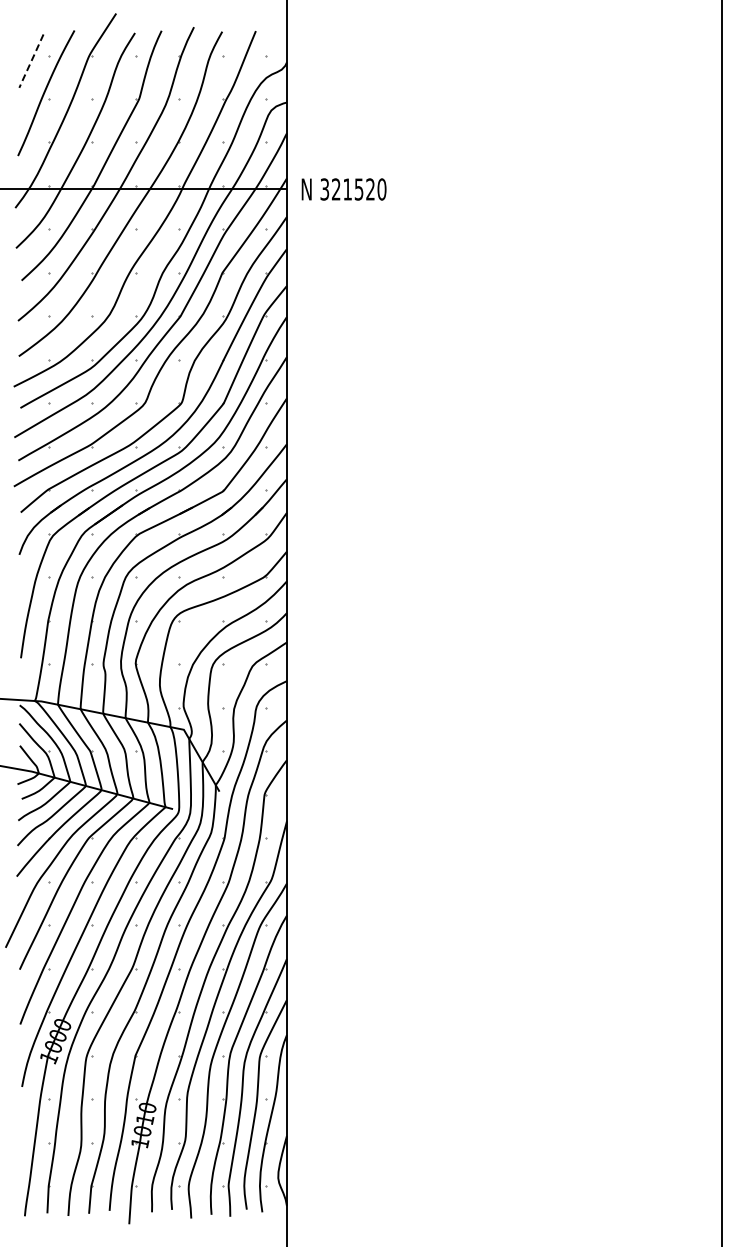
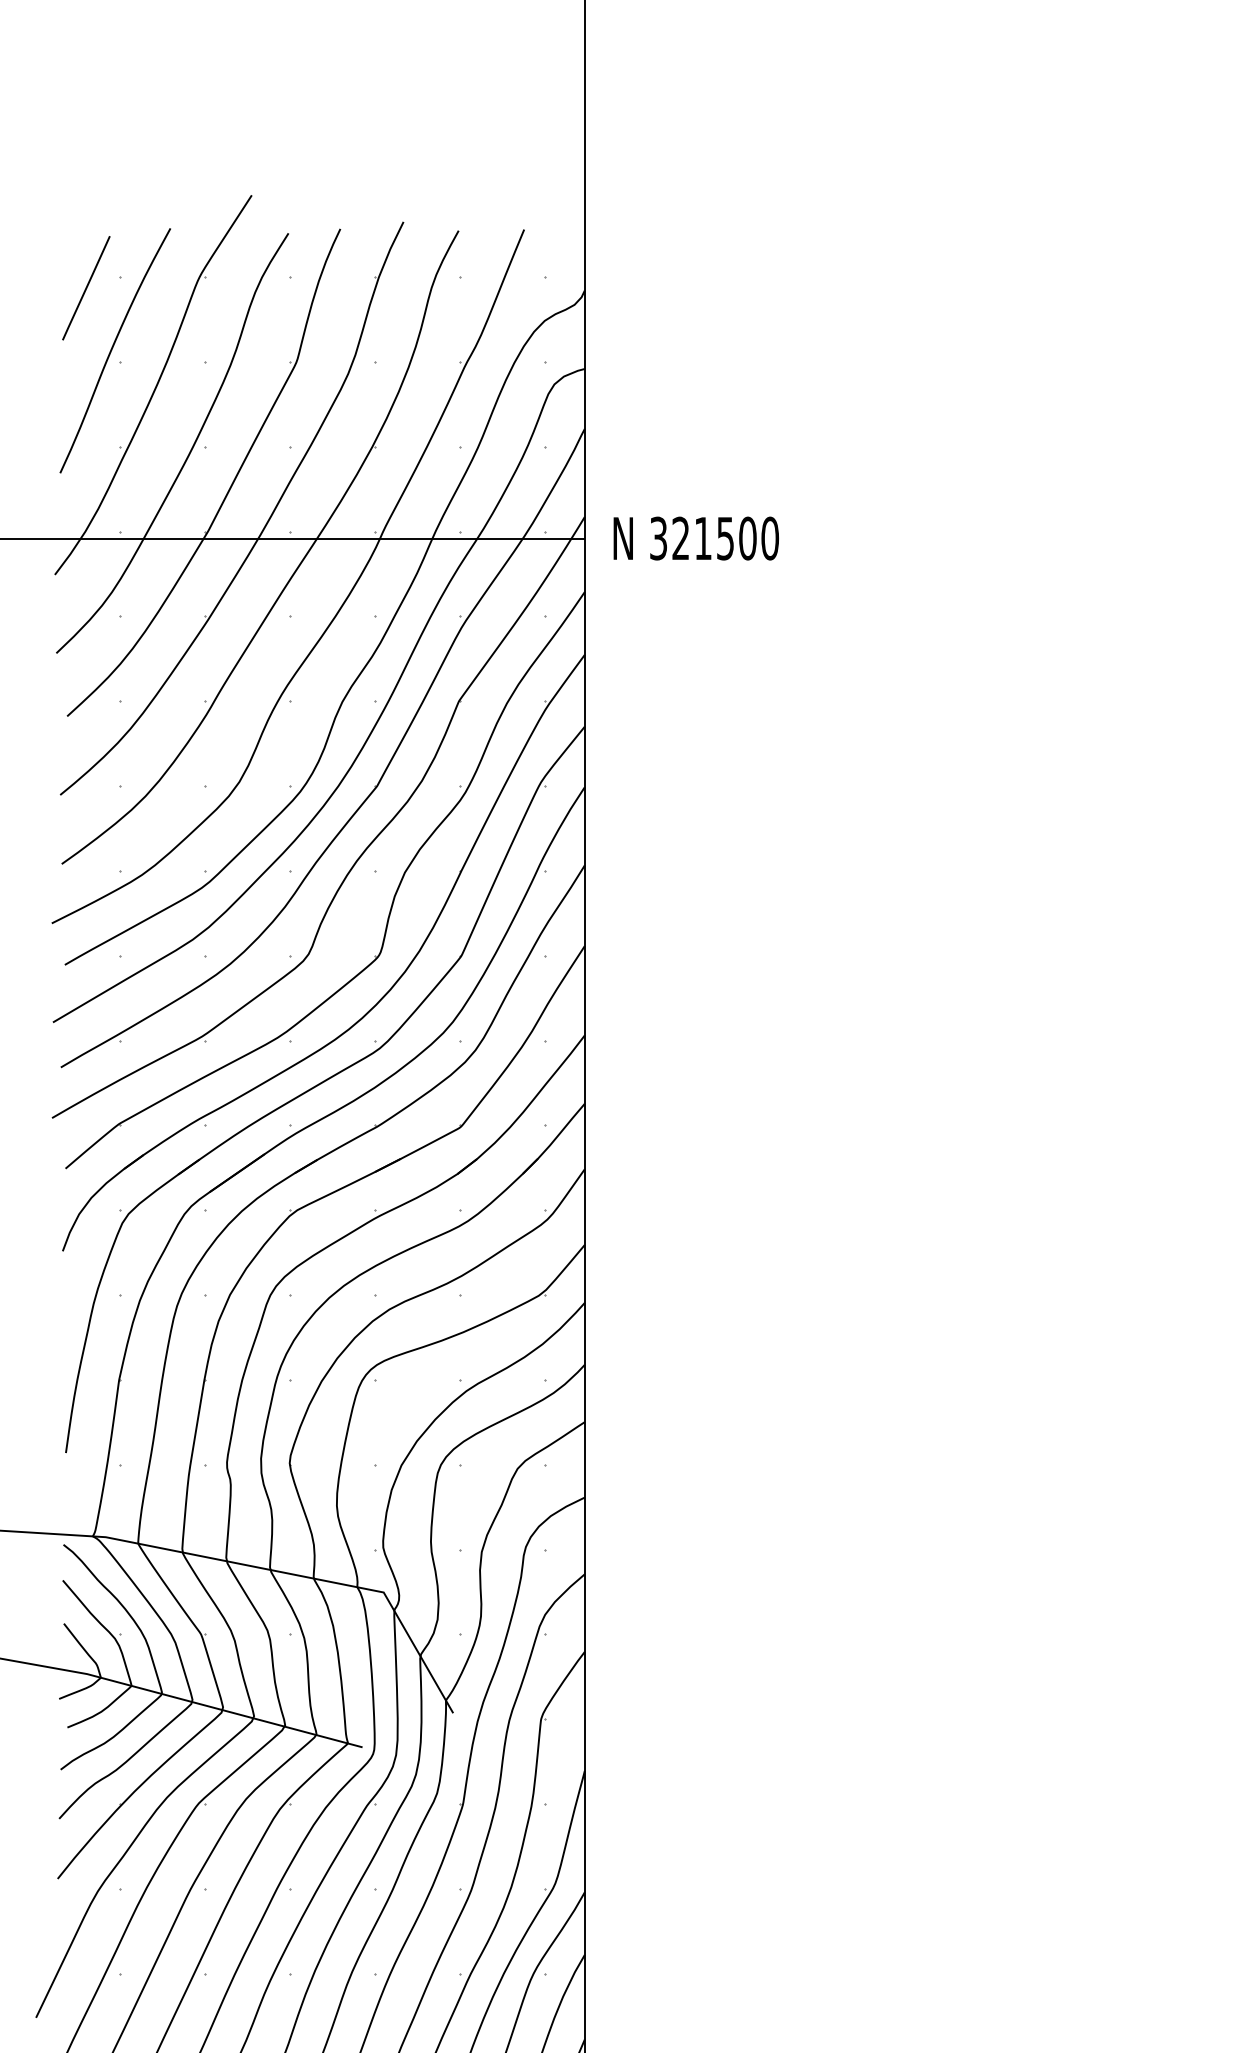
line: (31, 61) -> (86, 288), dashed -> solid
text: (370, 189) -> (747, 538), 321520 -> 321500

